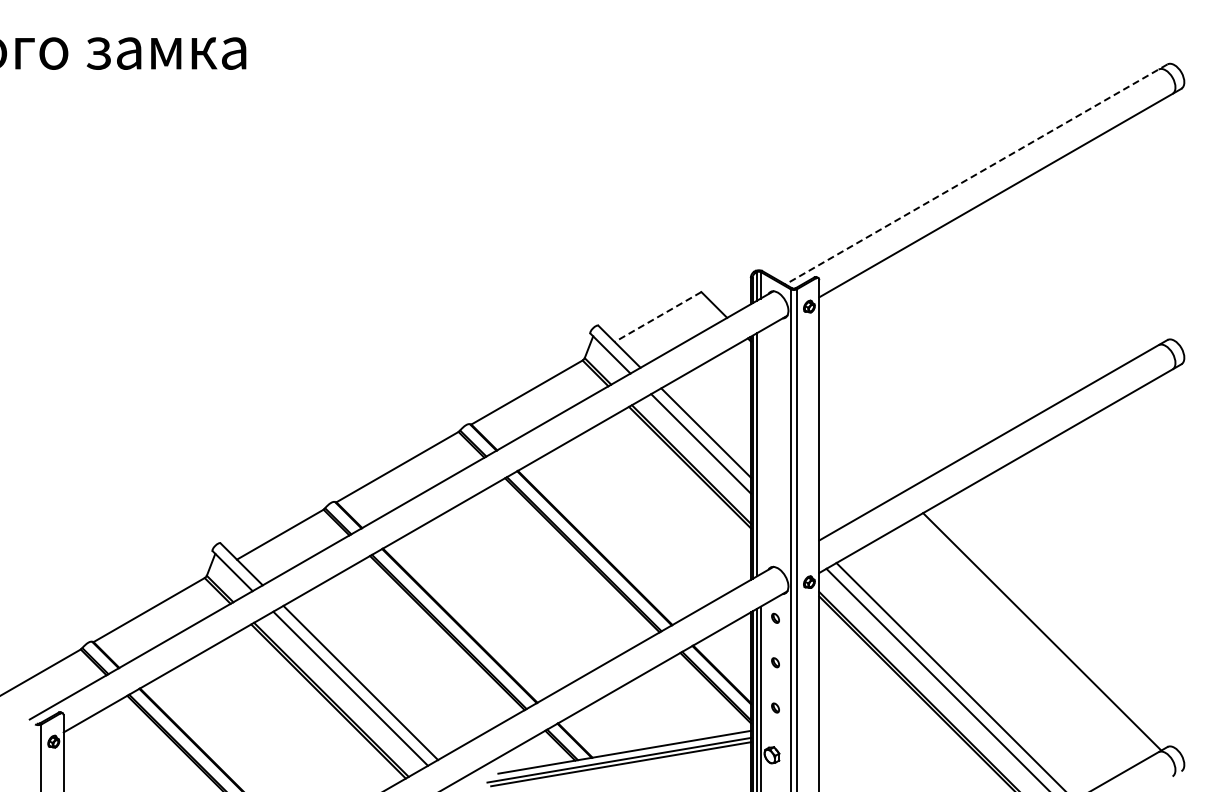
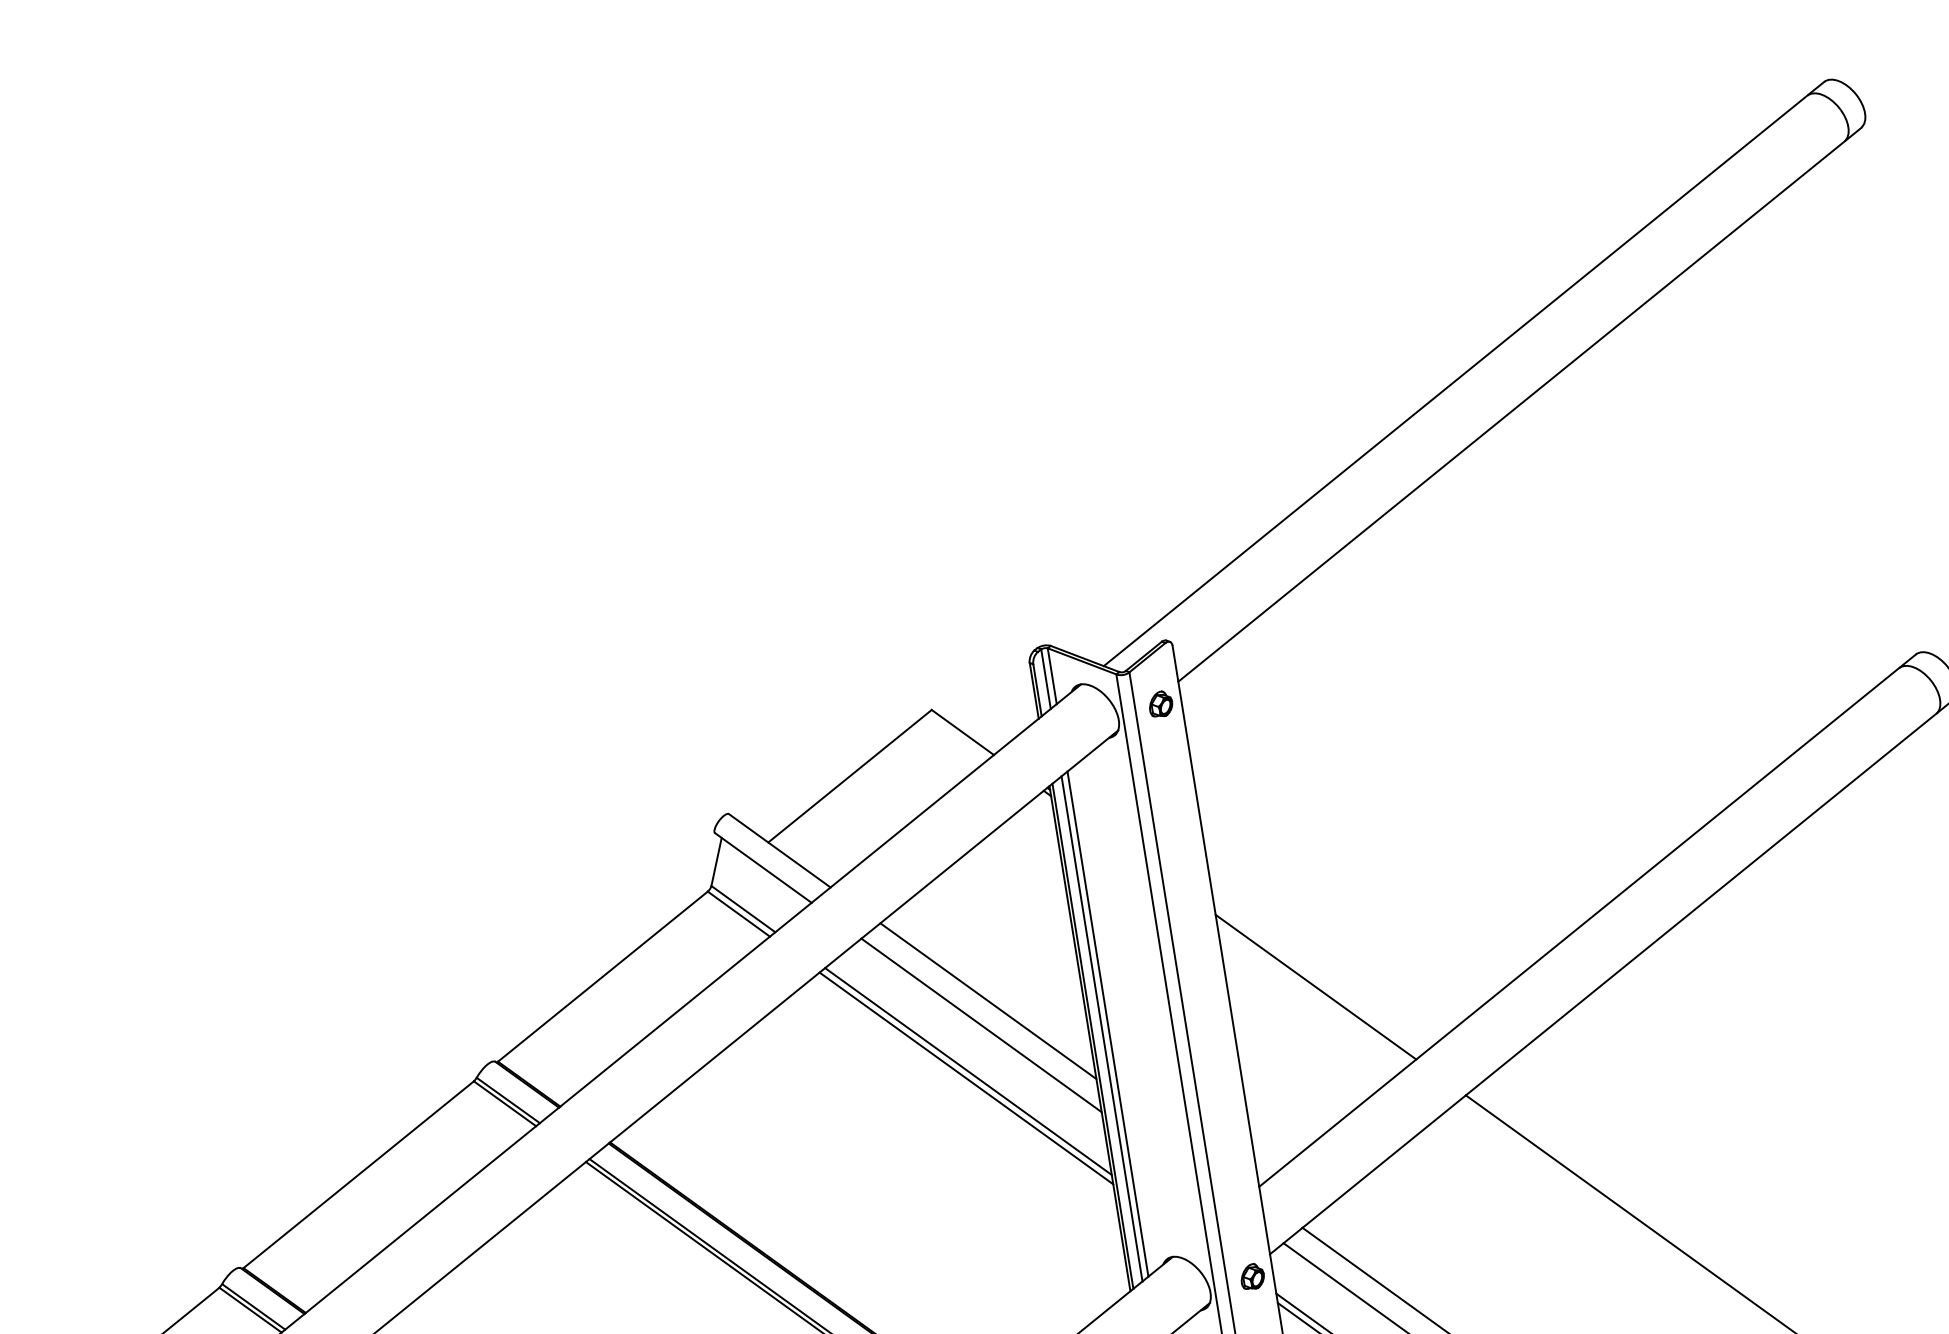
line: (976, 174) -> (1464, 374), dashed -> solid
line: (658, 317) -> (851, 777), dashed -> solid
line: (860, 450) -> (1314, 986), added
line: (760, 452) -> (1107, 1023), added

